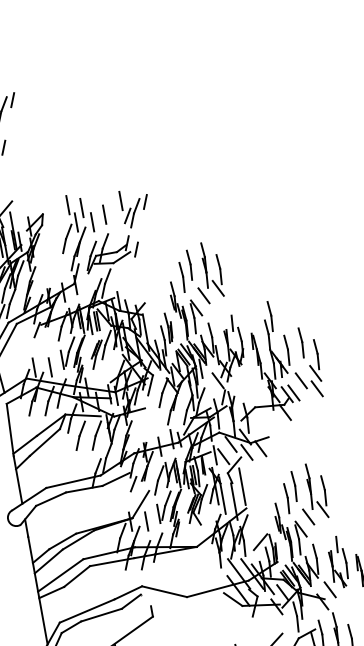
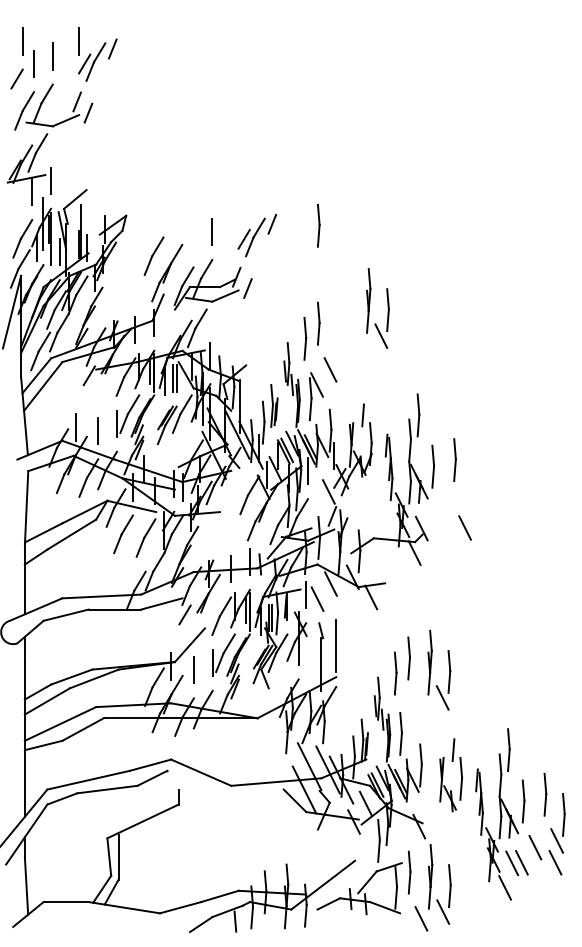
line: (177, 197) -> (318, 225), added
line: (120, 200) -> (238, 216), removed
line: (67, 205) -> (163, 209), removed
line: (82, 207) -> (182, 216), removed
line: (92, 221) -> (193, 238), removed
line: (76, 222) -> (170, 235), removed
part: (206, 268) -> (370, 305), moved
part: (313, 361) -> (467, 488), removed
line: (301, 380) -> (444, 512), removed
line: (150, 384) -> (233, 480), removed
line: (293, 392) -> (431, 527), removed
line: (246, 452) -> (350, 598), removed
line: (234, 464) -> (330, 613), removed
line: (222, 495) -> (306, 653), removed
line: (308, 516) -> (420, 704), removed
line: (301, 528) -> (407, 719), removed
line: (260, 542) -> (347, 727), removed
line: (330, 589) -> (432, 811), removed

